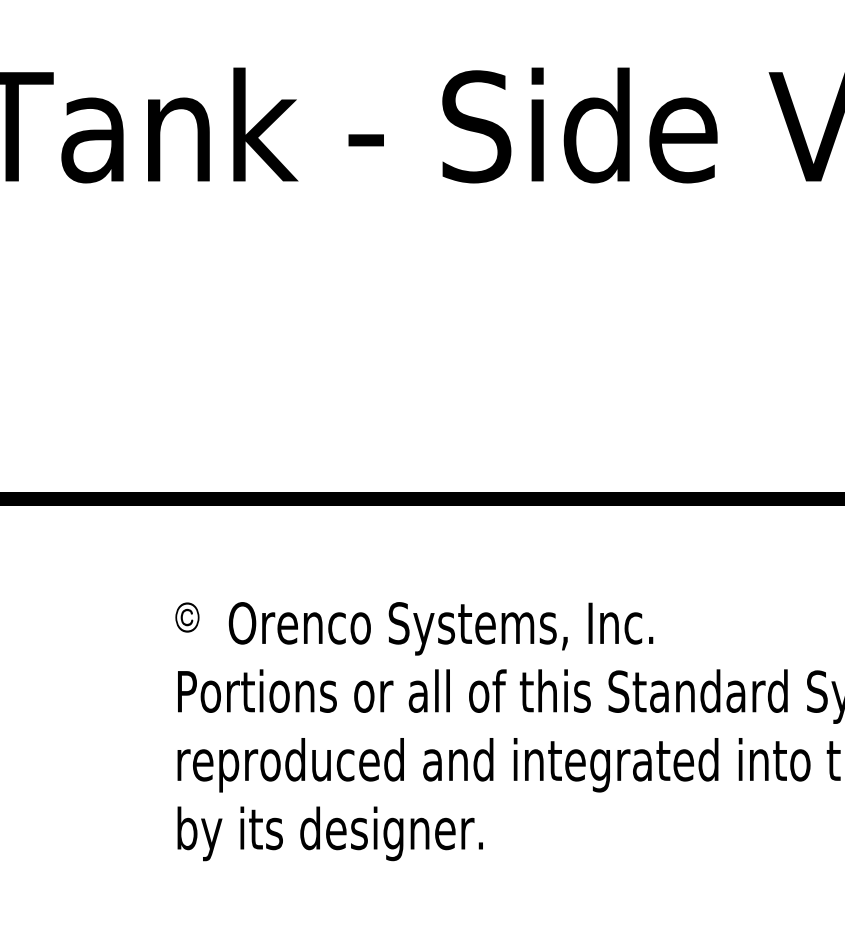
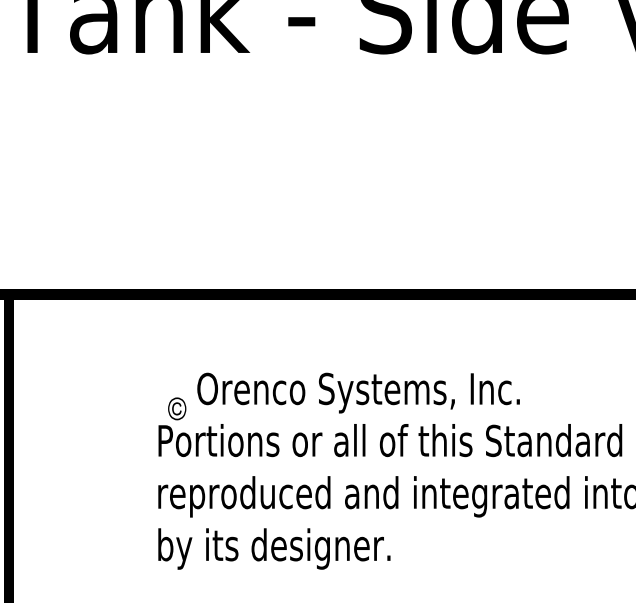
text: (187, 617) -> (177, 408), moved

